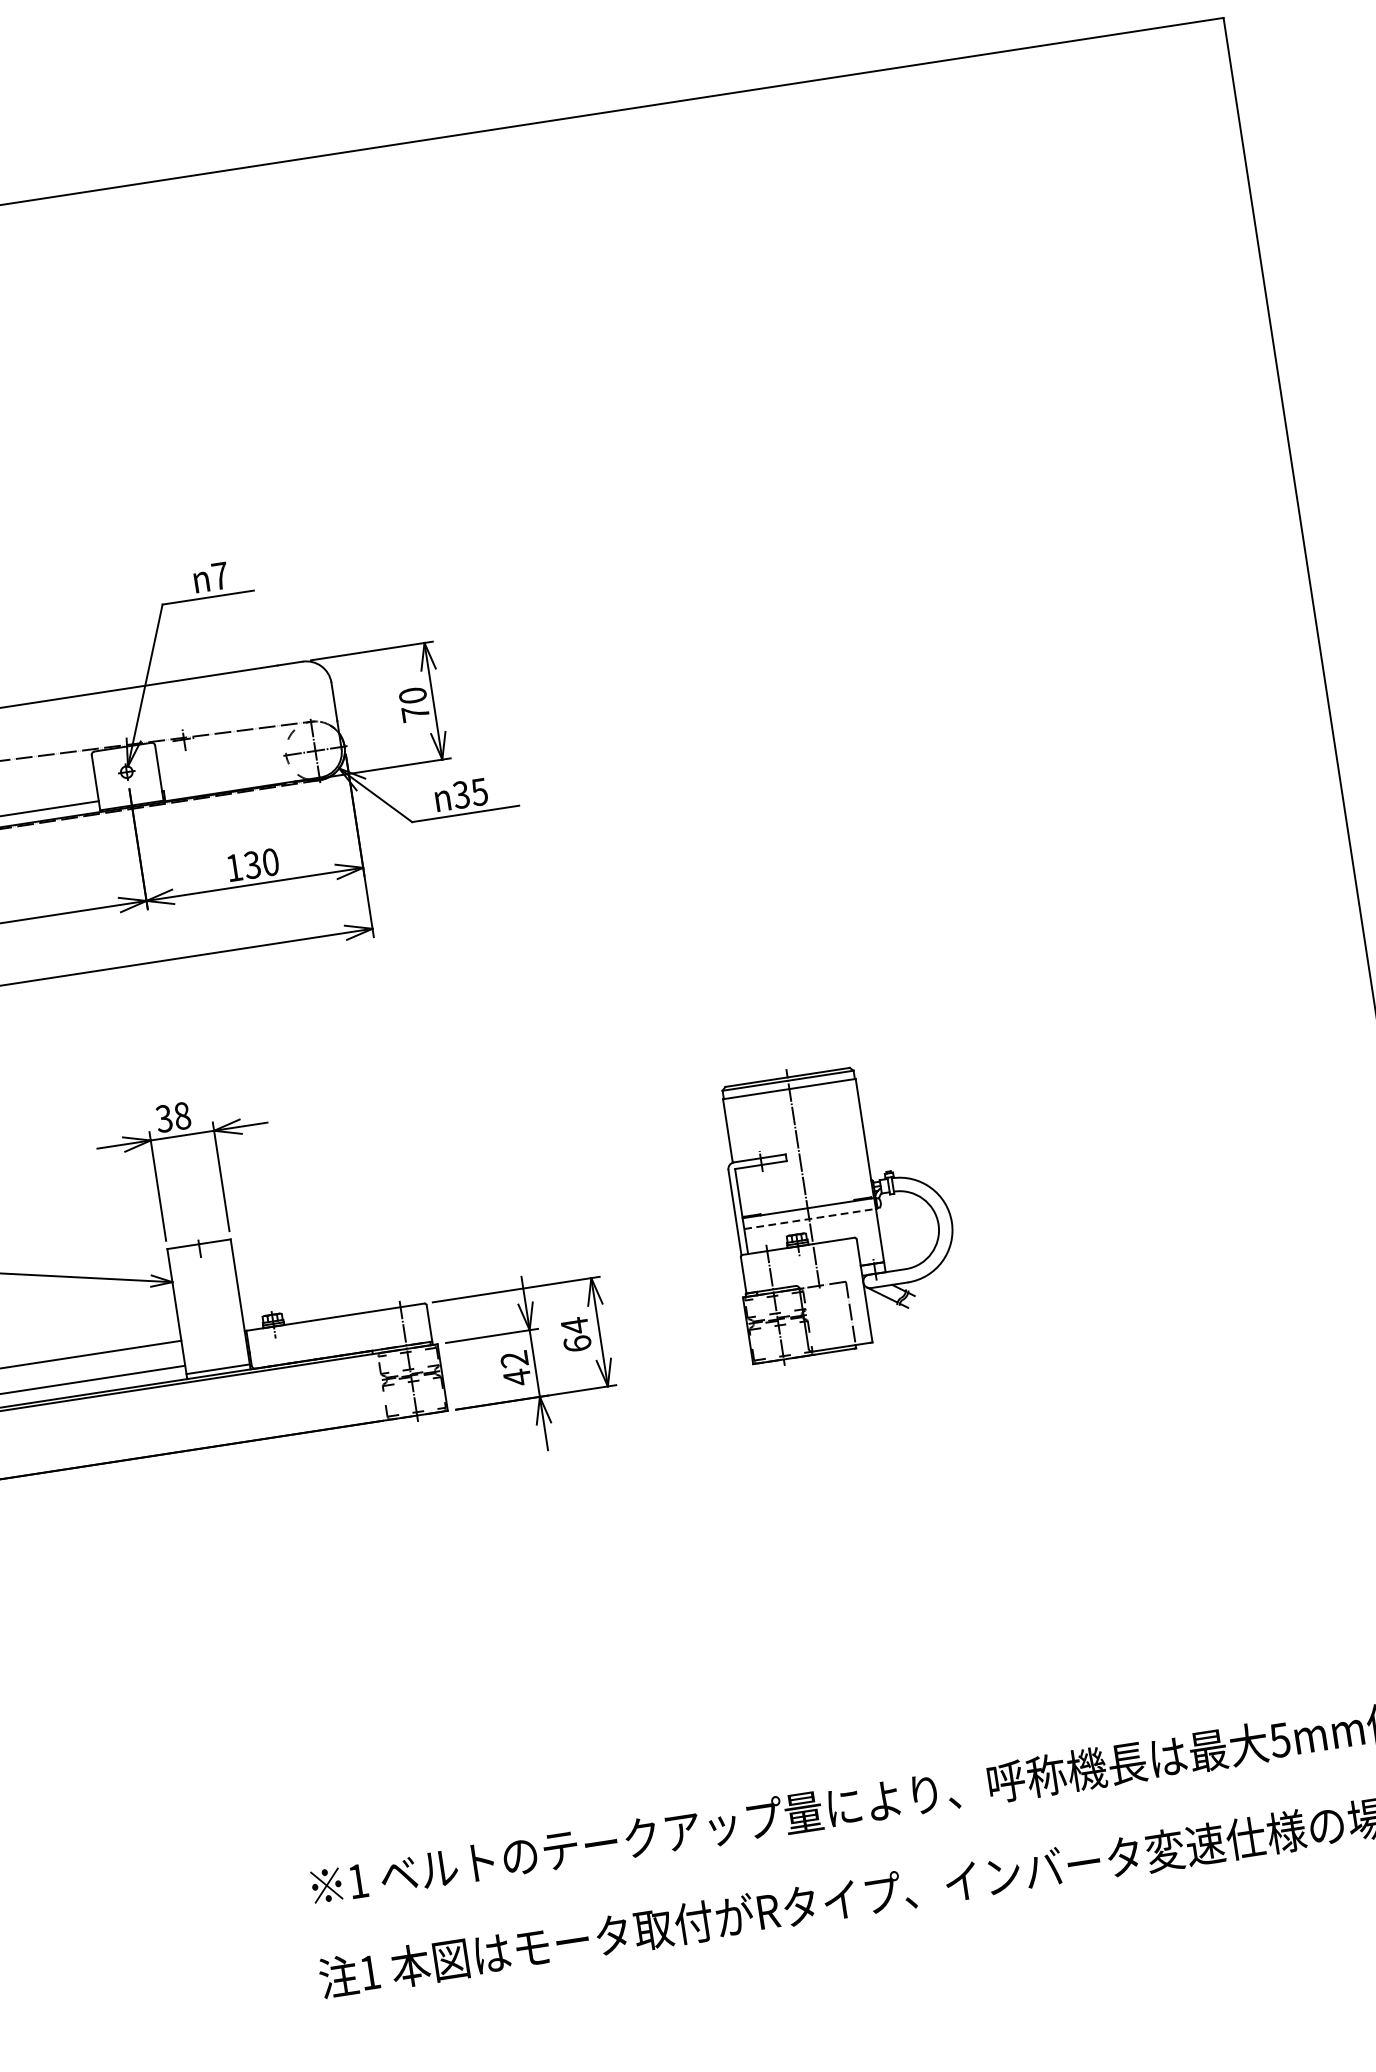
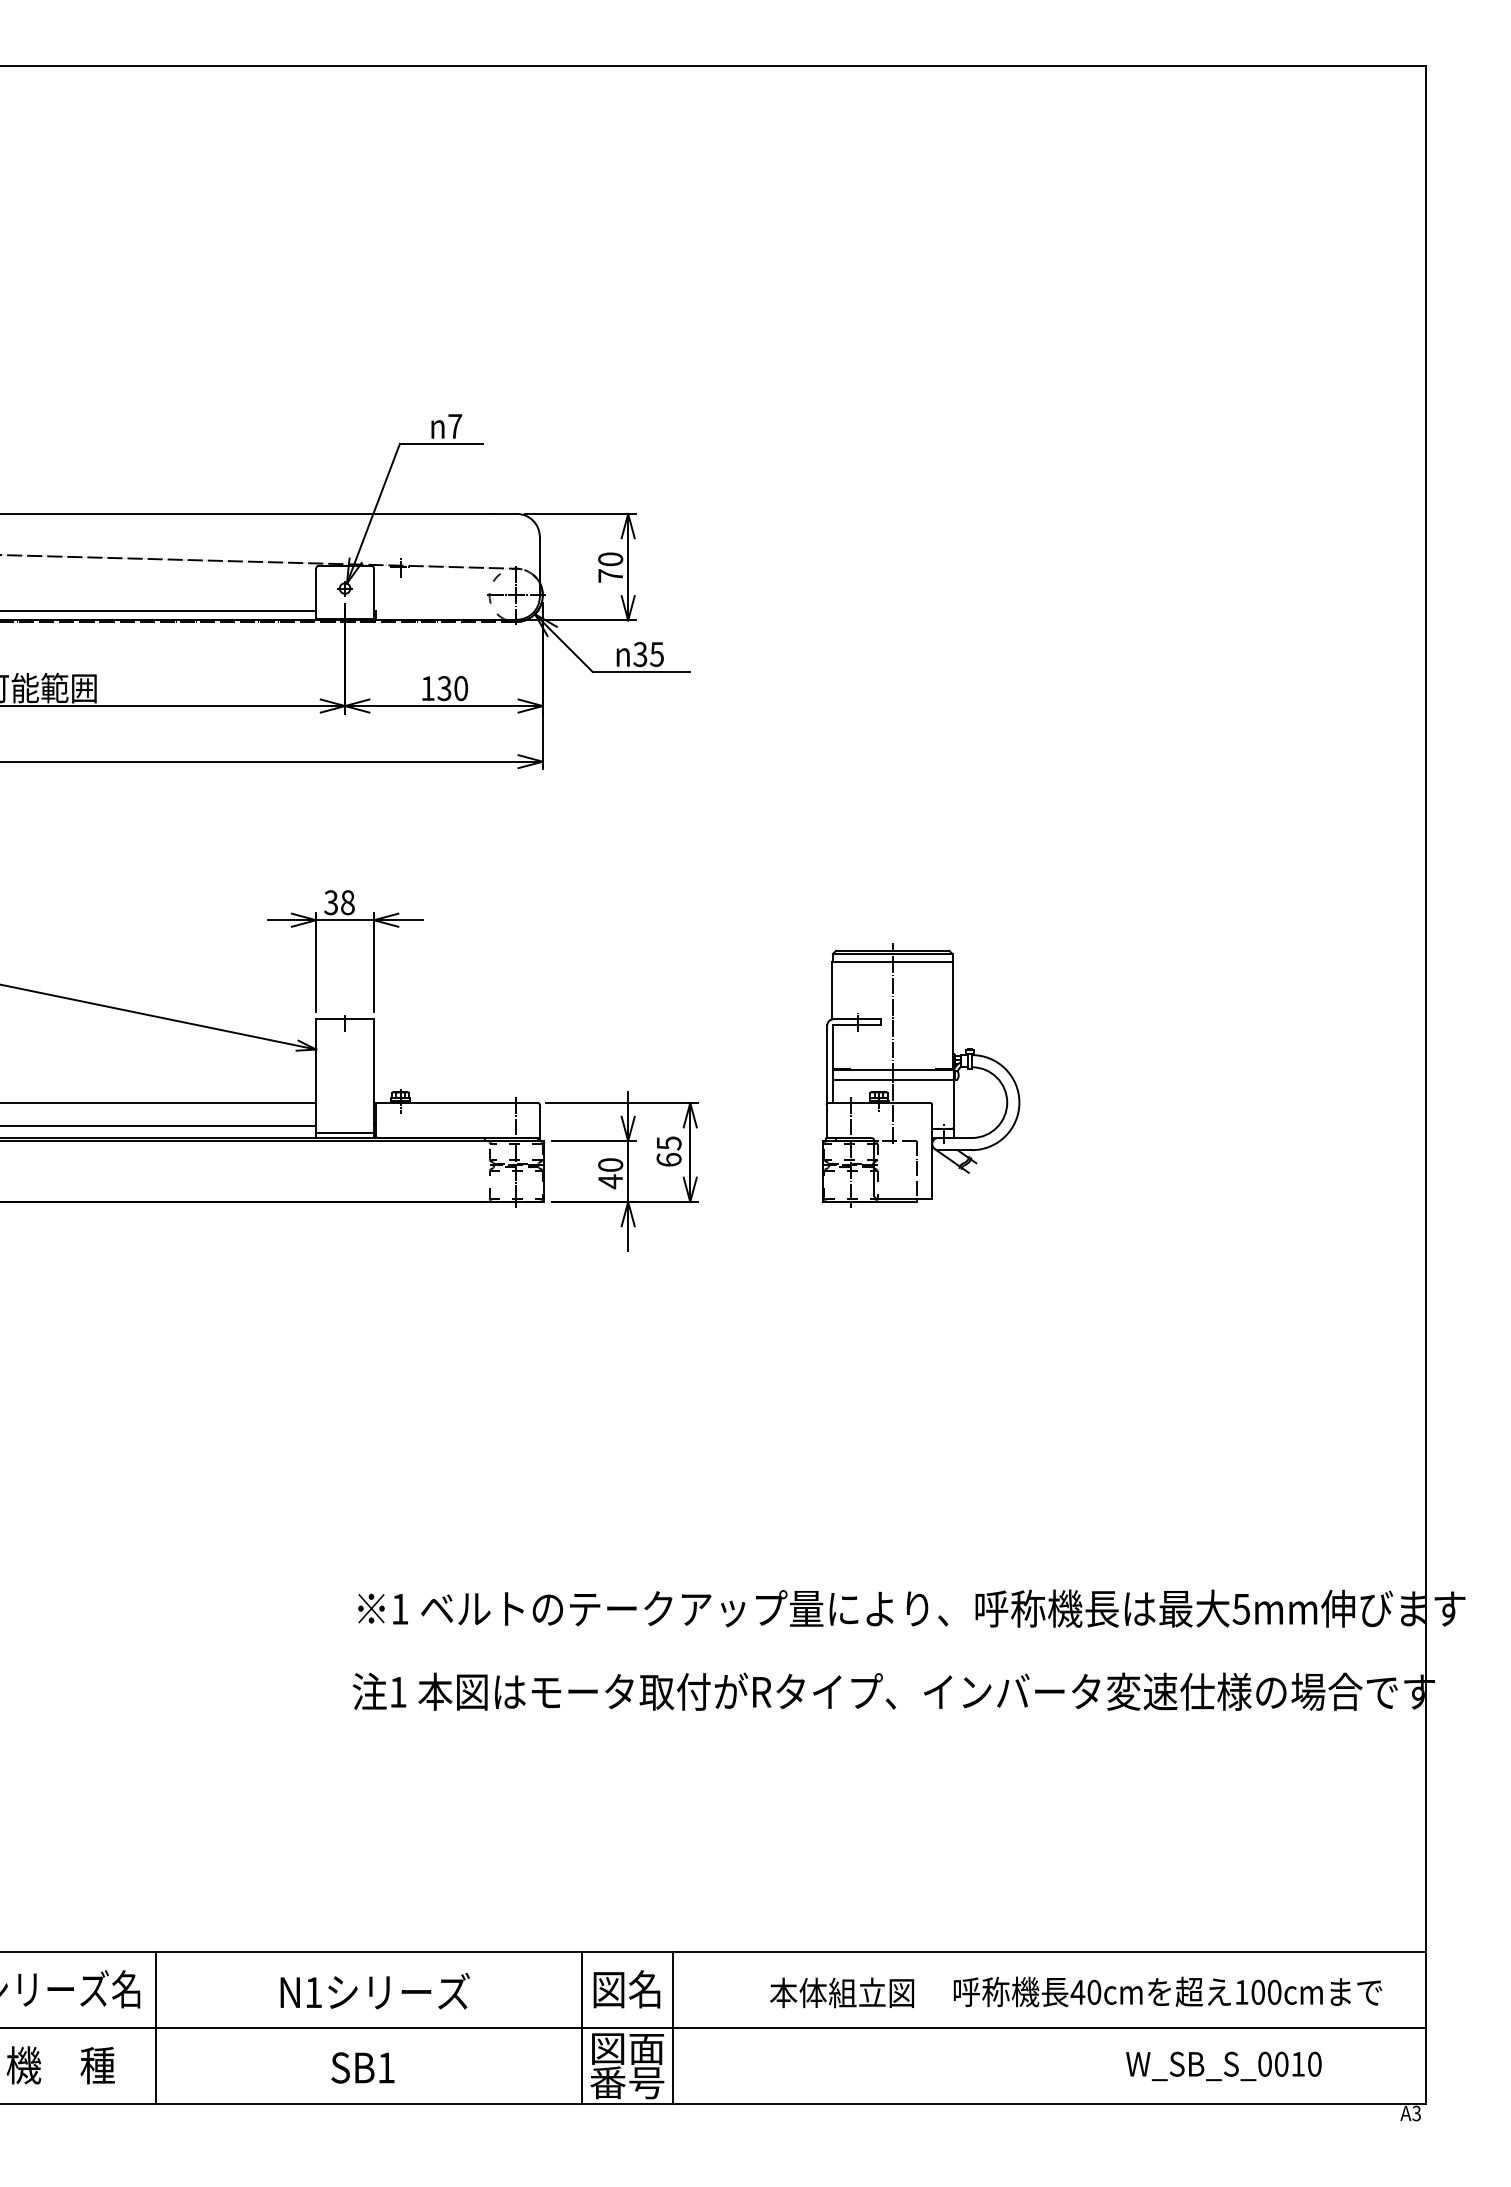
line: (810, 1219) -> (893, 1080), dashed -> solid
text: (575, 1325) -> (669, 1143), 64 -> 65
text: (514, 1358) -> (610, 1164), 42 -> 40

